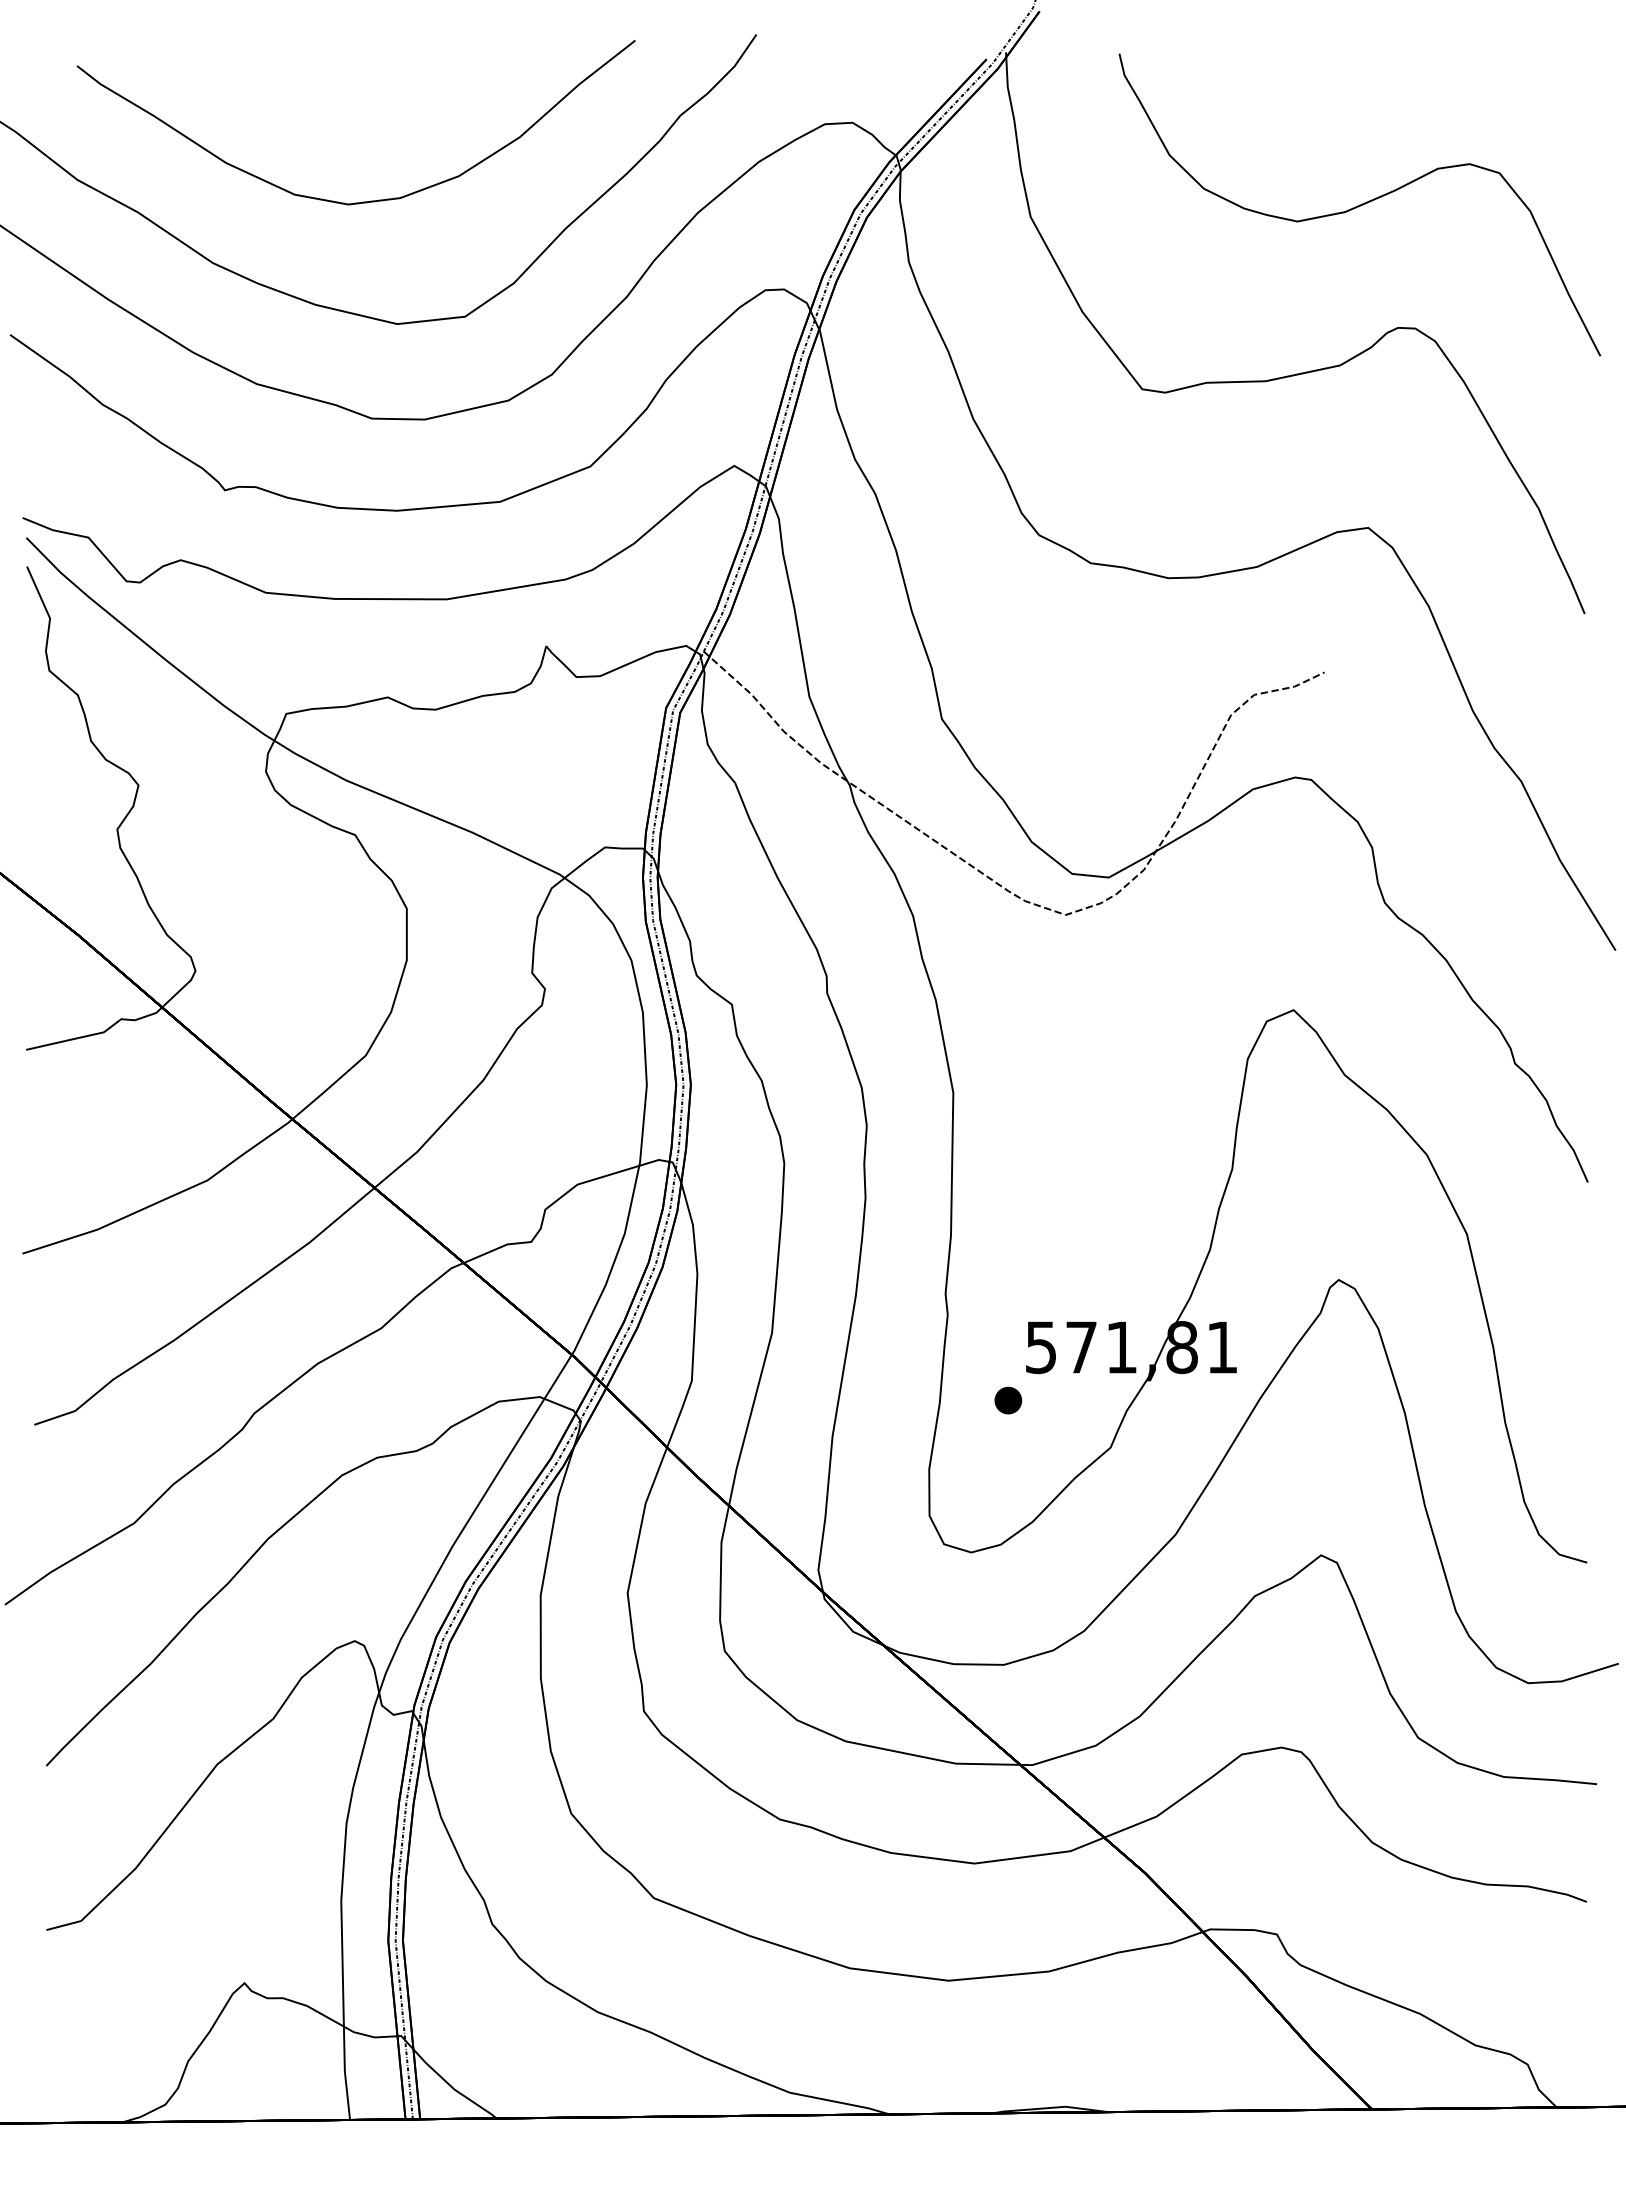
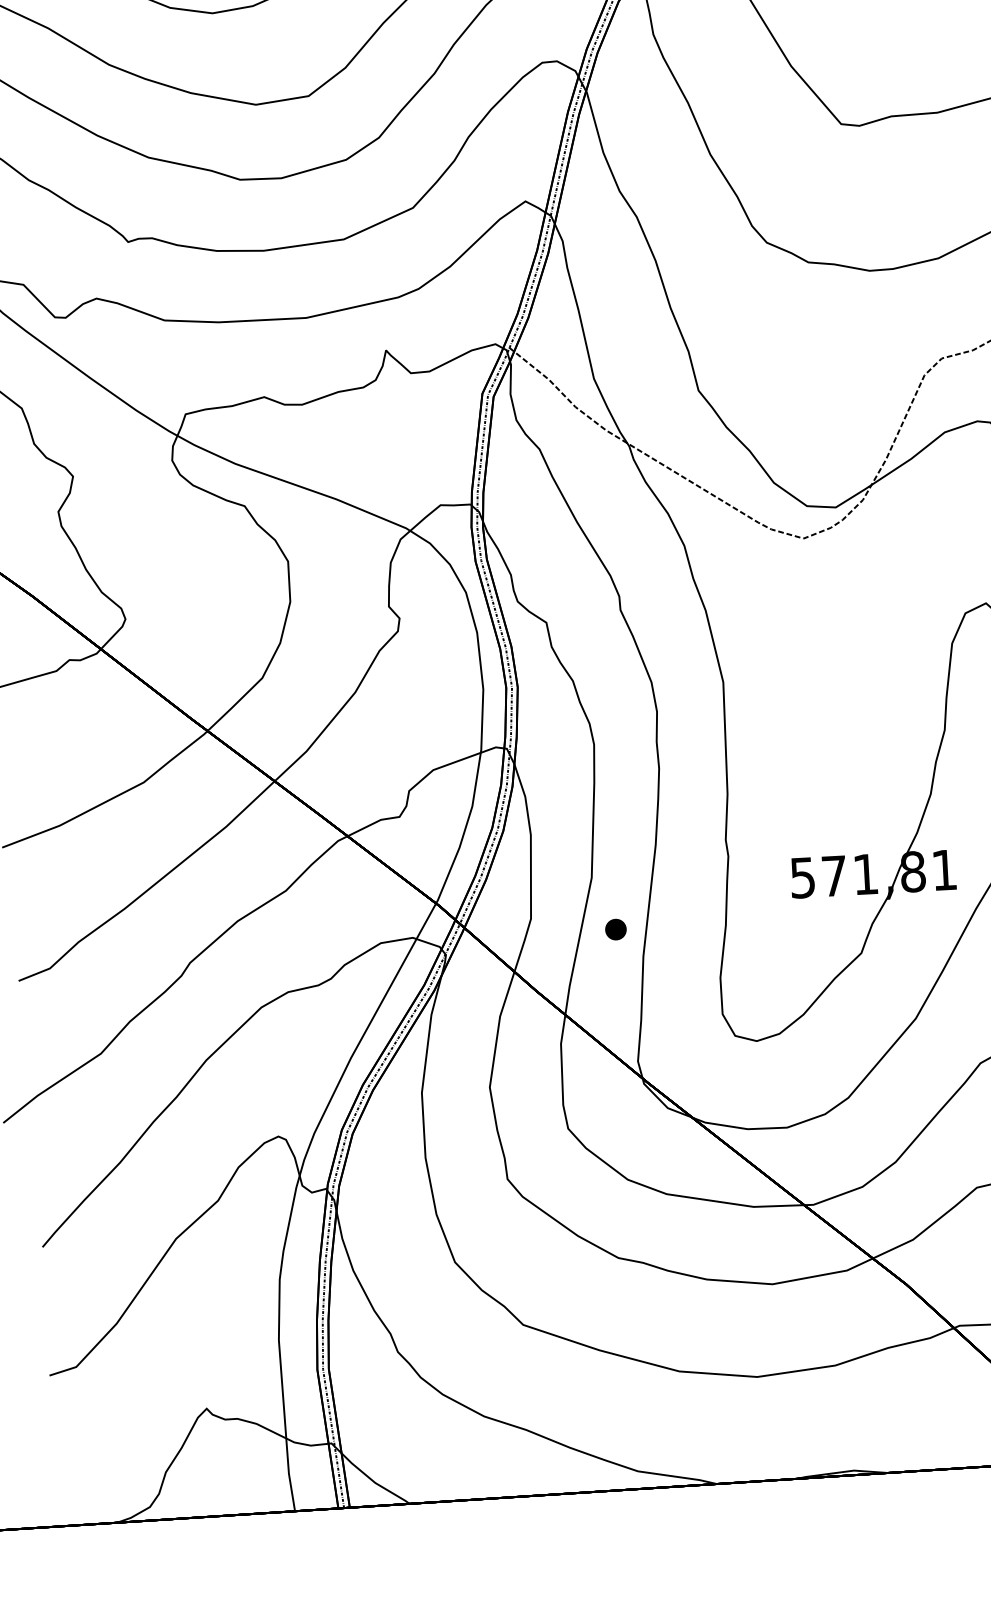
part: (1008, 1400) -> (616, 929), moved

